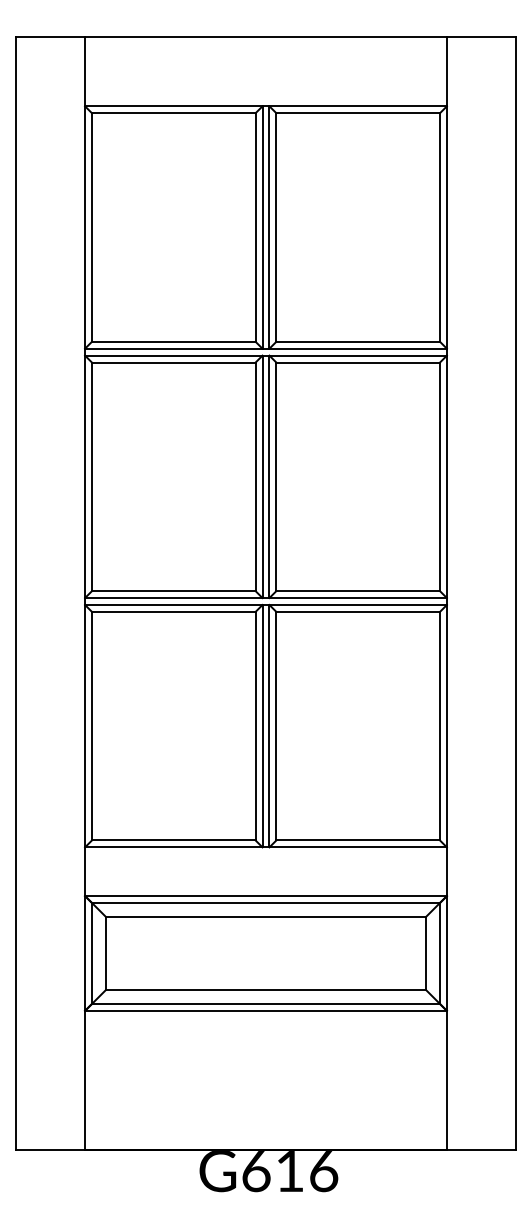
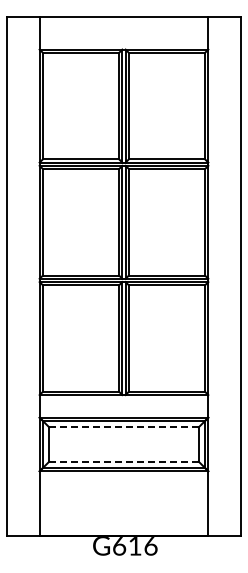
line: (264, 916) -> (123, 427), solid -> dashed
line: (264, 989) -> (123, 461), solid -> dashed

